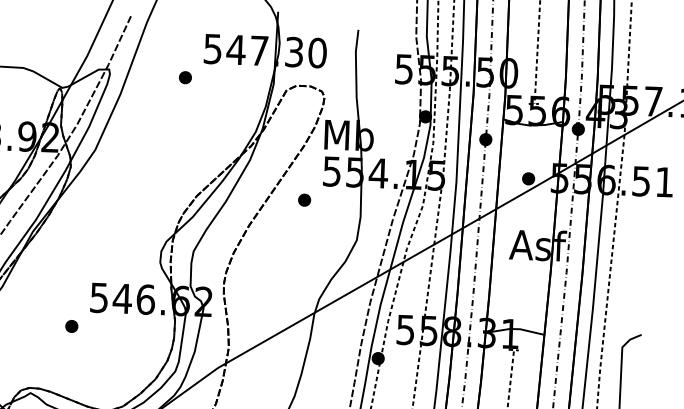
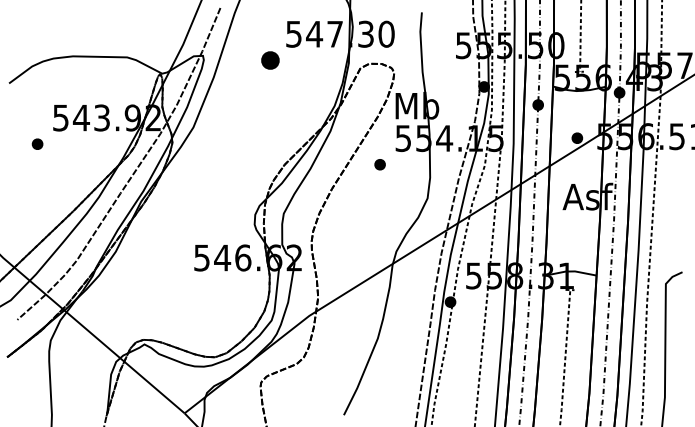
part: (185, 77) -> (270, 60), size x1.6
part: (71, 325) -> (178, 283), removed

